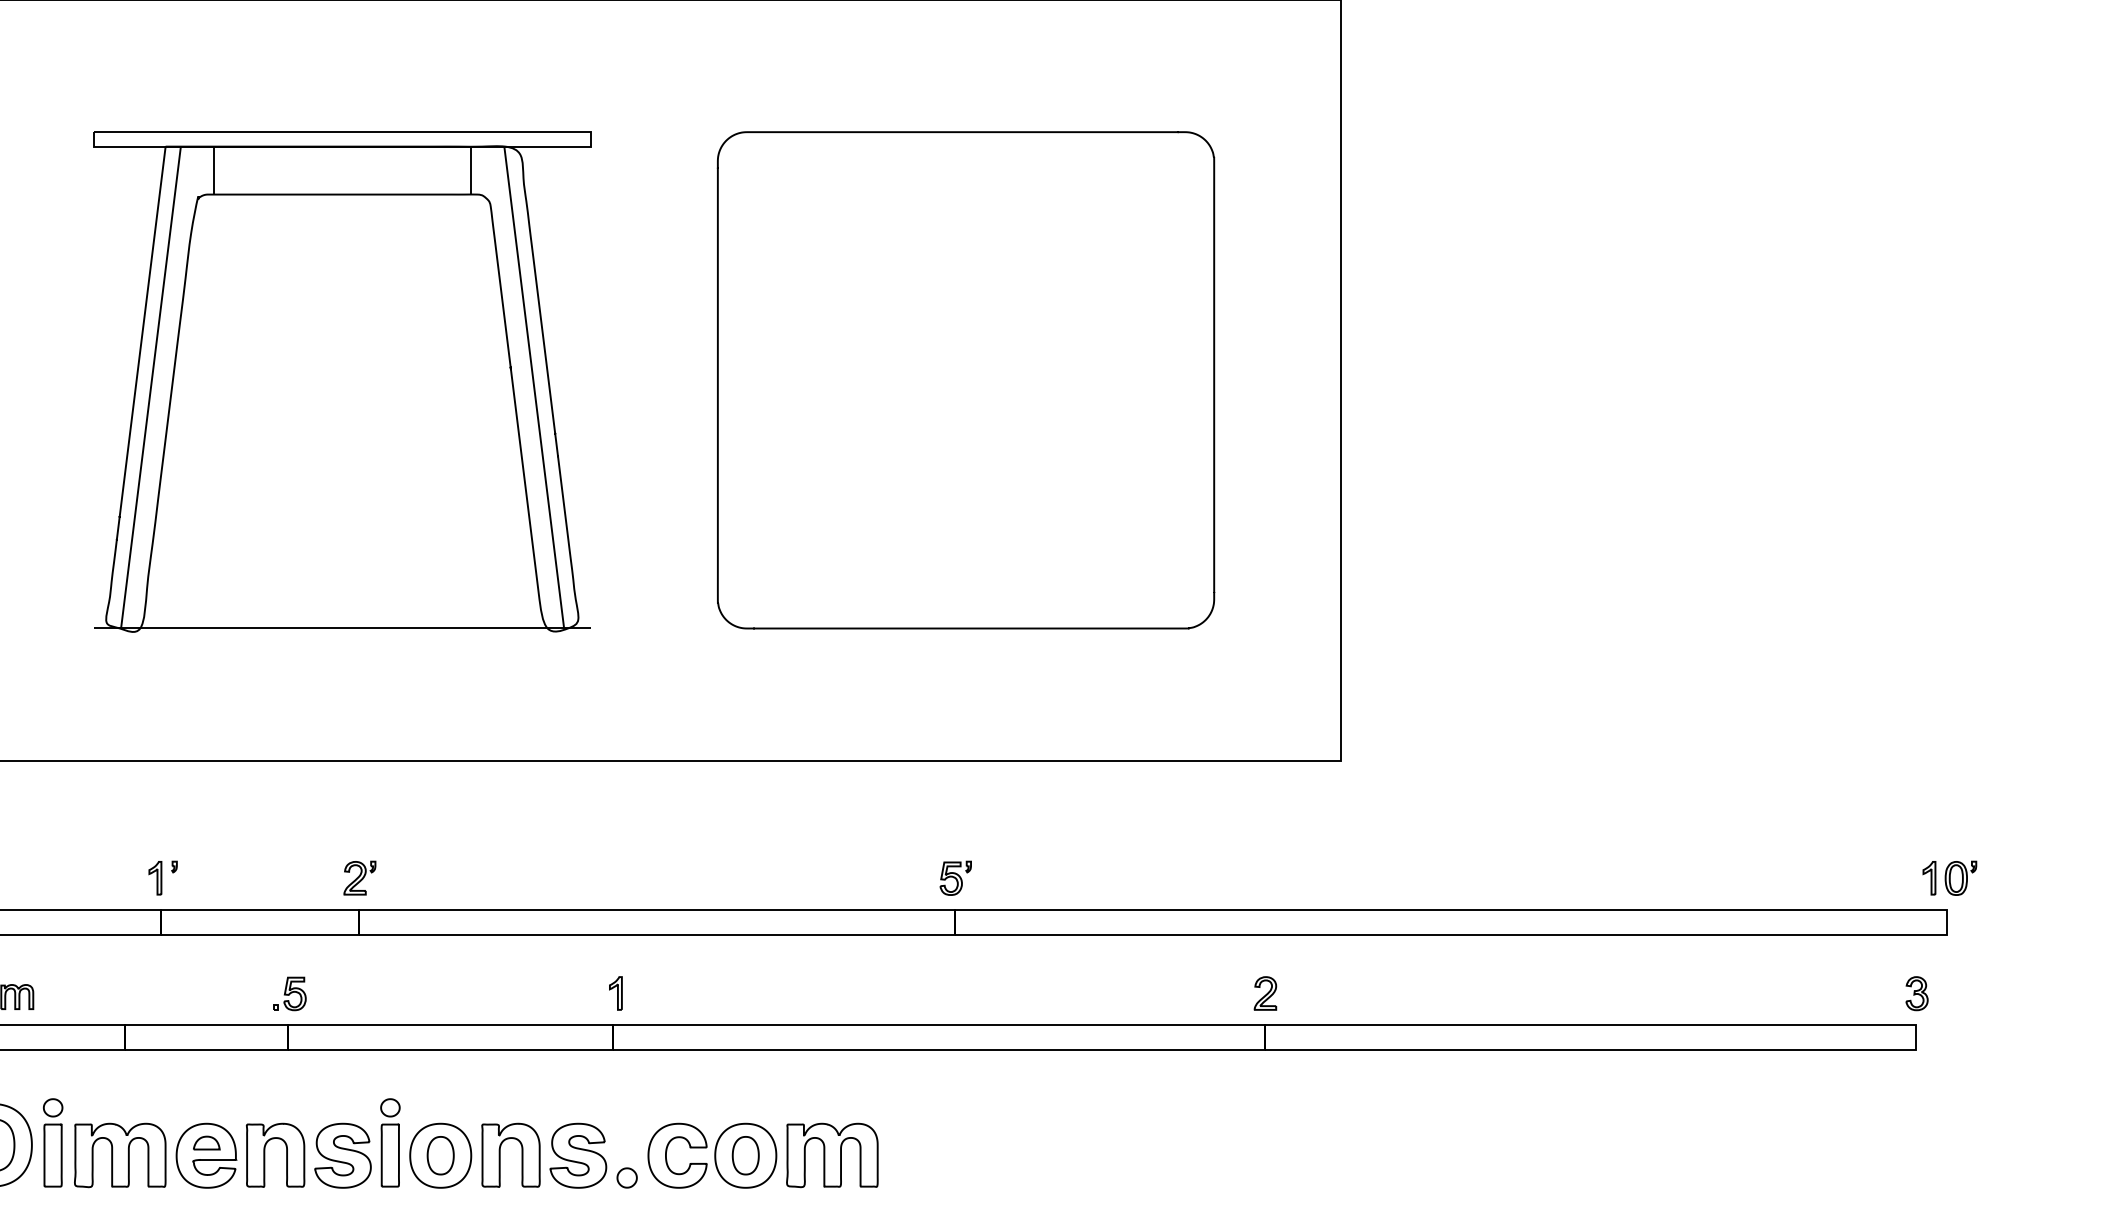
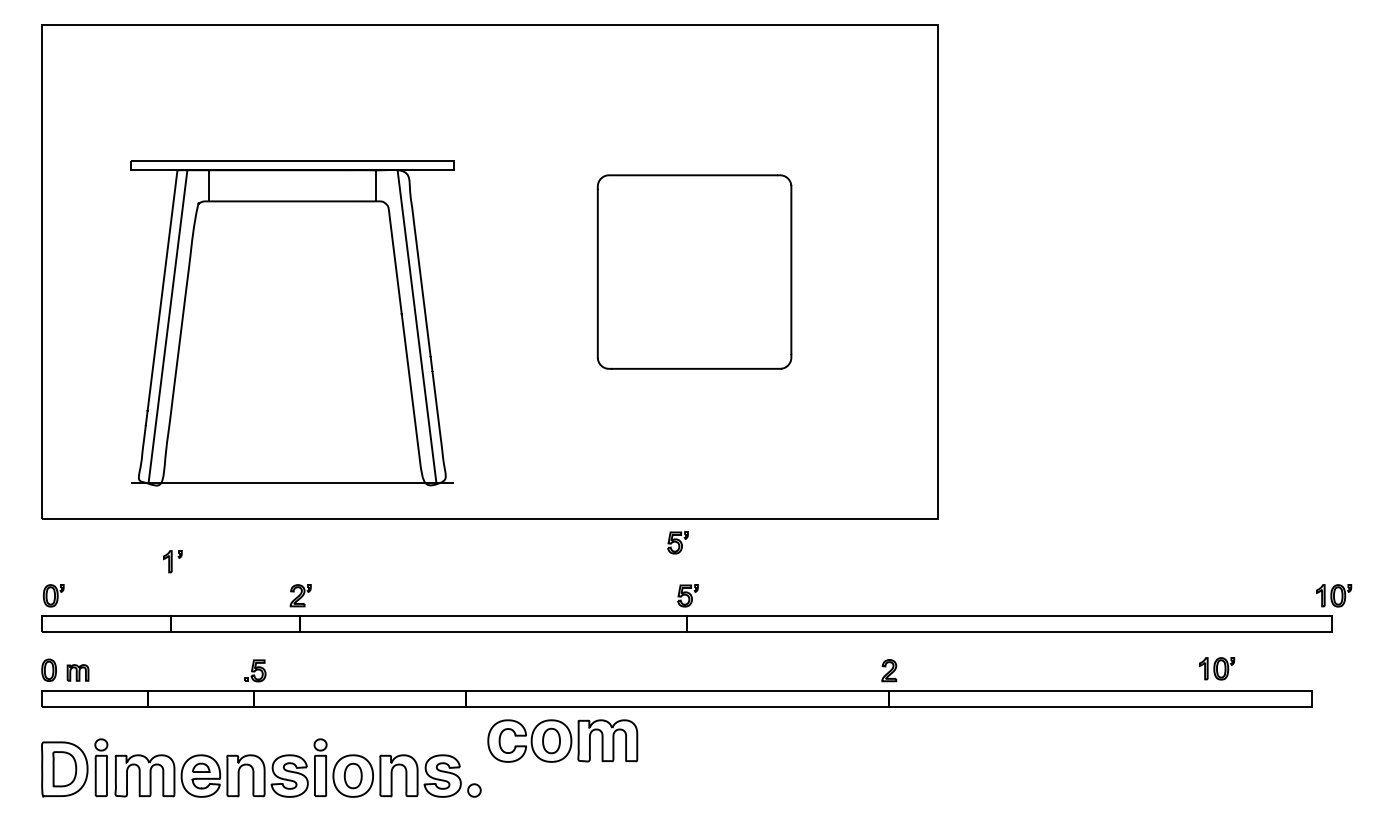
part: (965, 379) -> (694, 271), size x0.6
part: (342, 382) -> (292, 323), moved
part: (939, 796) -> (677, 542), added
part: (162, 877) -> (172, 561), moved
part: (1770, 990) -> (1217, 668), added
part: (614, 993) -> (466, 670), removed
part: (1916, 993) -> (1312, 670), removed
part: (762, 1154) -> (562, 740), moved

